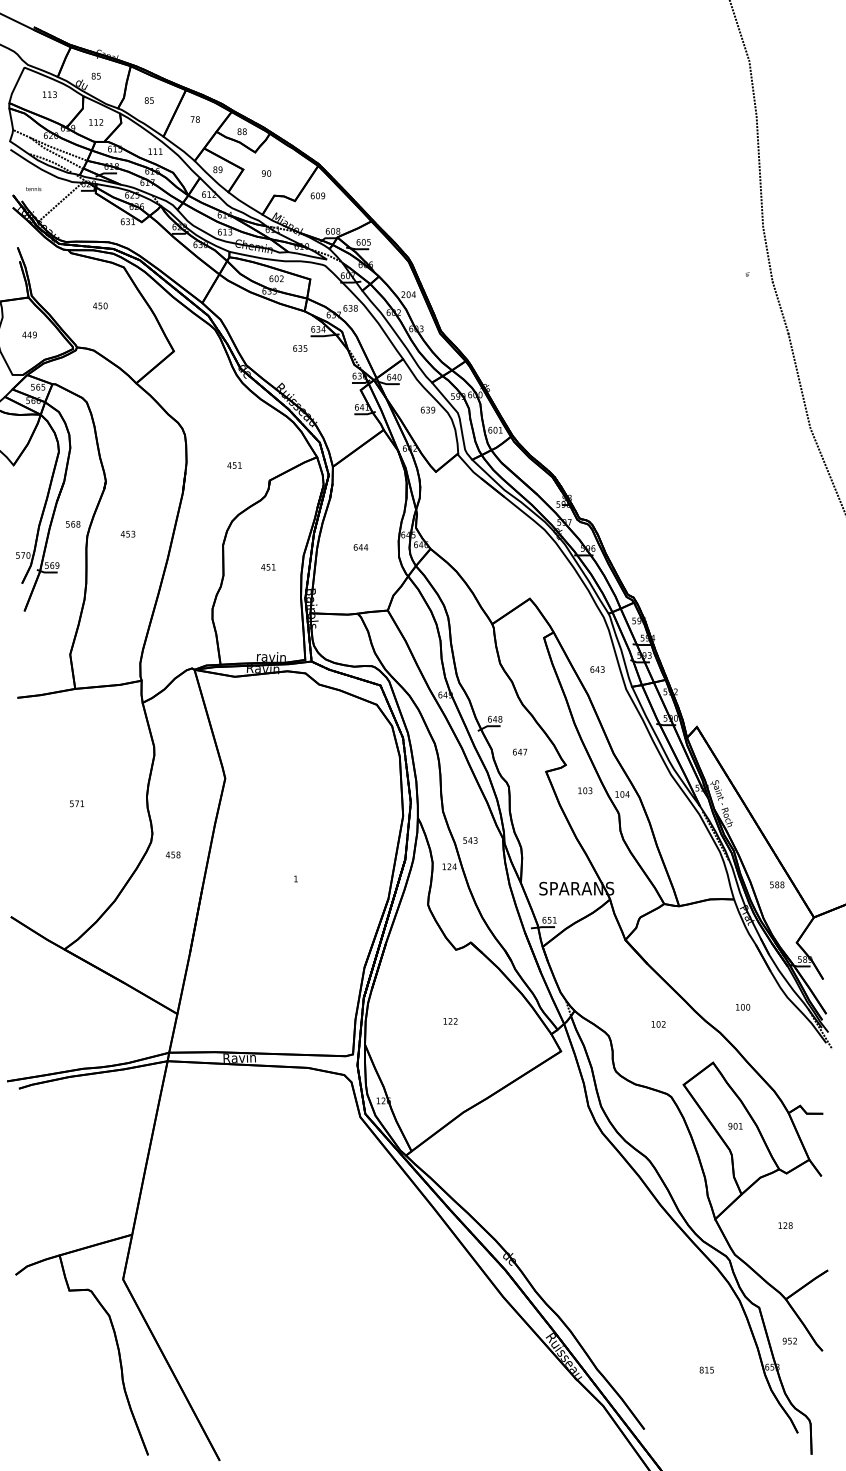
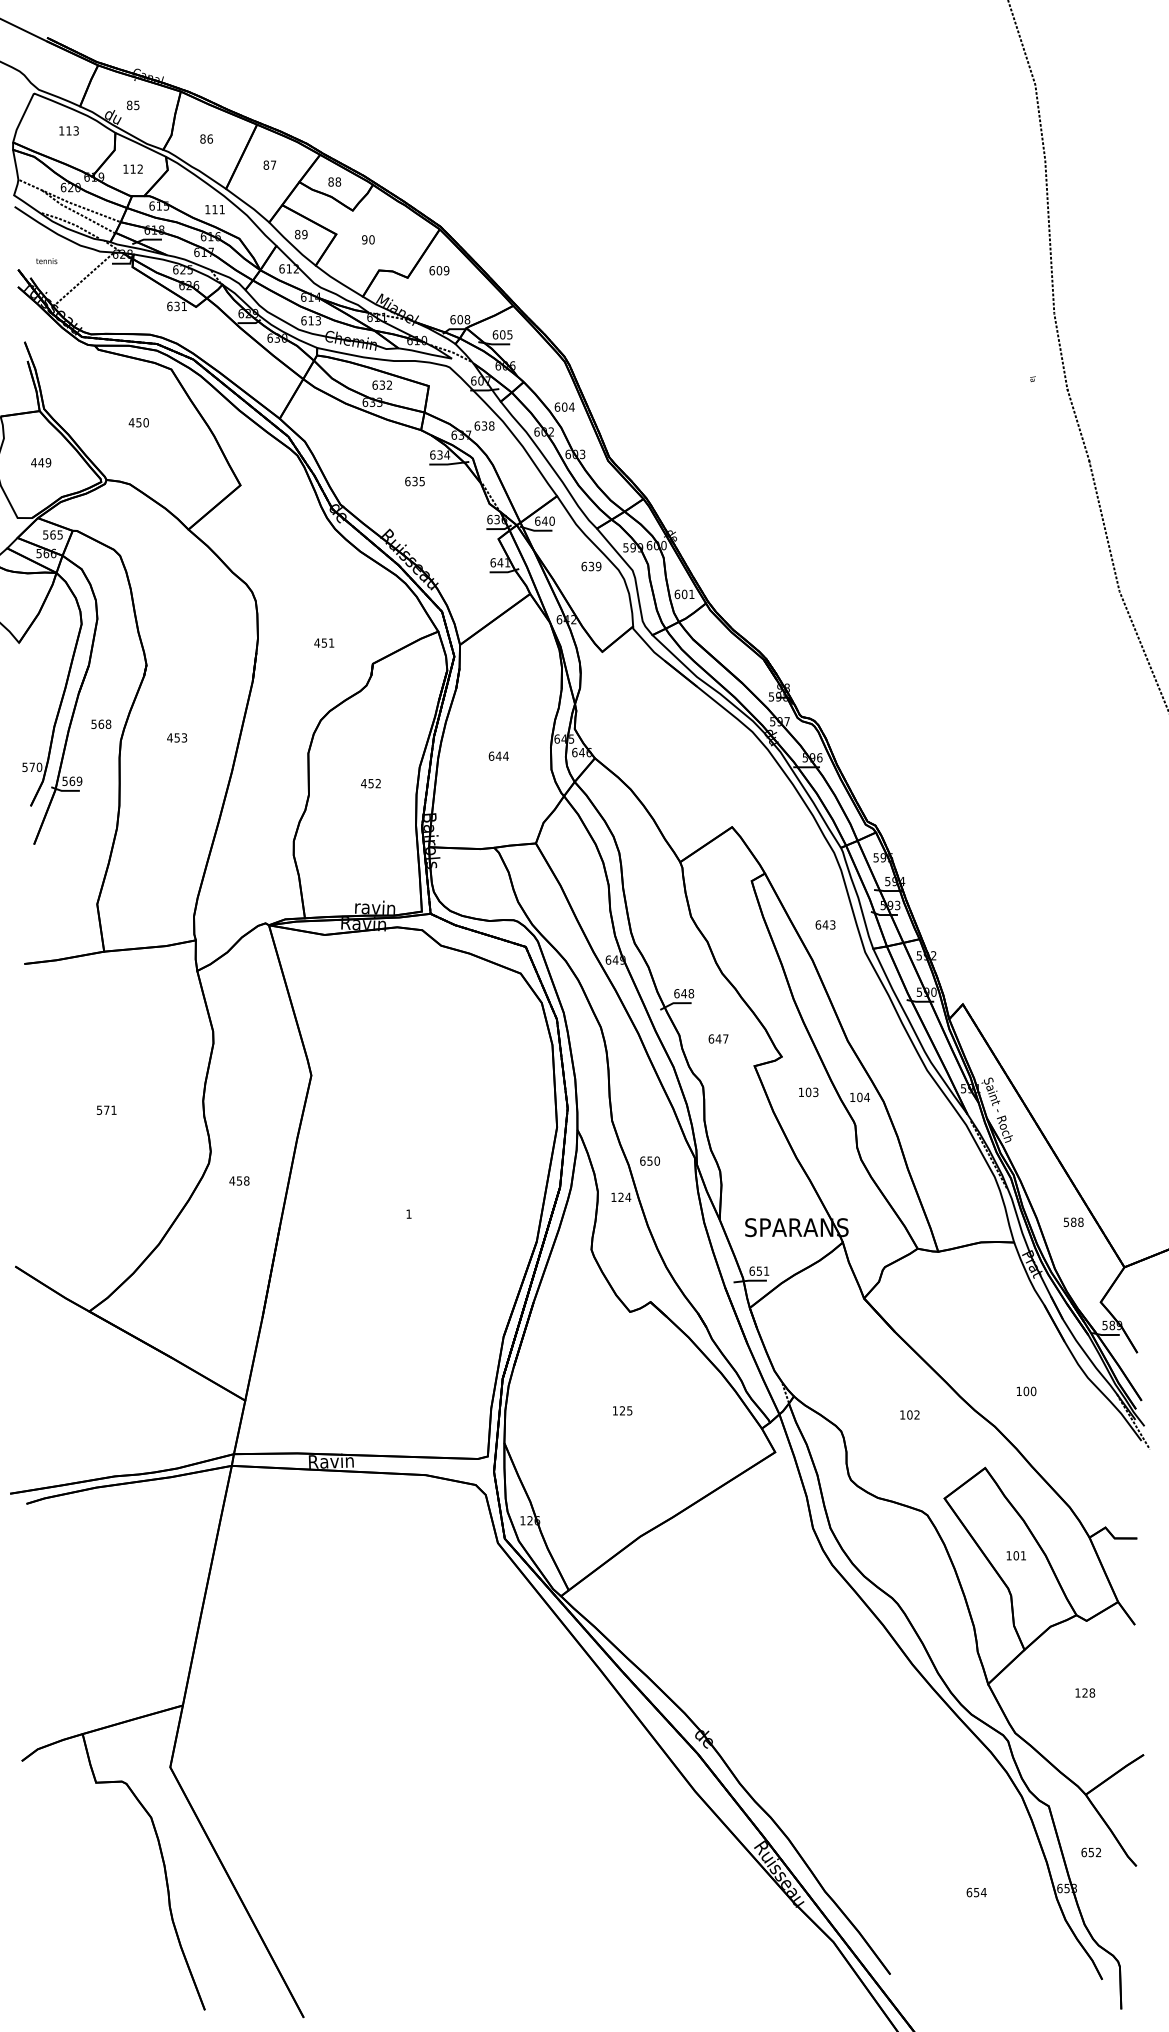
text: (152, 100) -> (210, 138), 85 -> 86
text: (194, 119) -> (269, 164), 78 -> 87
text: (276, 278) -> (382, 384), 602 -> 632
text: (403, 294) -> (557, 406), 204 -> 604
text: (273, 567) -> (377, 783), 451 -> 452
text: (470, 840) -> (650, 1160), 543 -> 650
text: (455, 1021) -> (629, 1410), 122 -> 125
text: (729, 1126) -> (1008, 1555), 901 -> 101
text: (784, 1341) -> (1083, 1852), 952 -> 652
text: (706, 1370) -> (976, 1892), 815 -> 654

